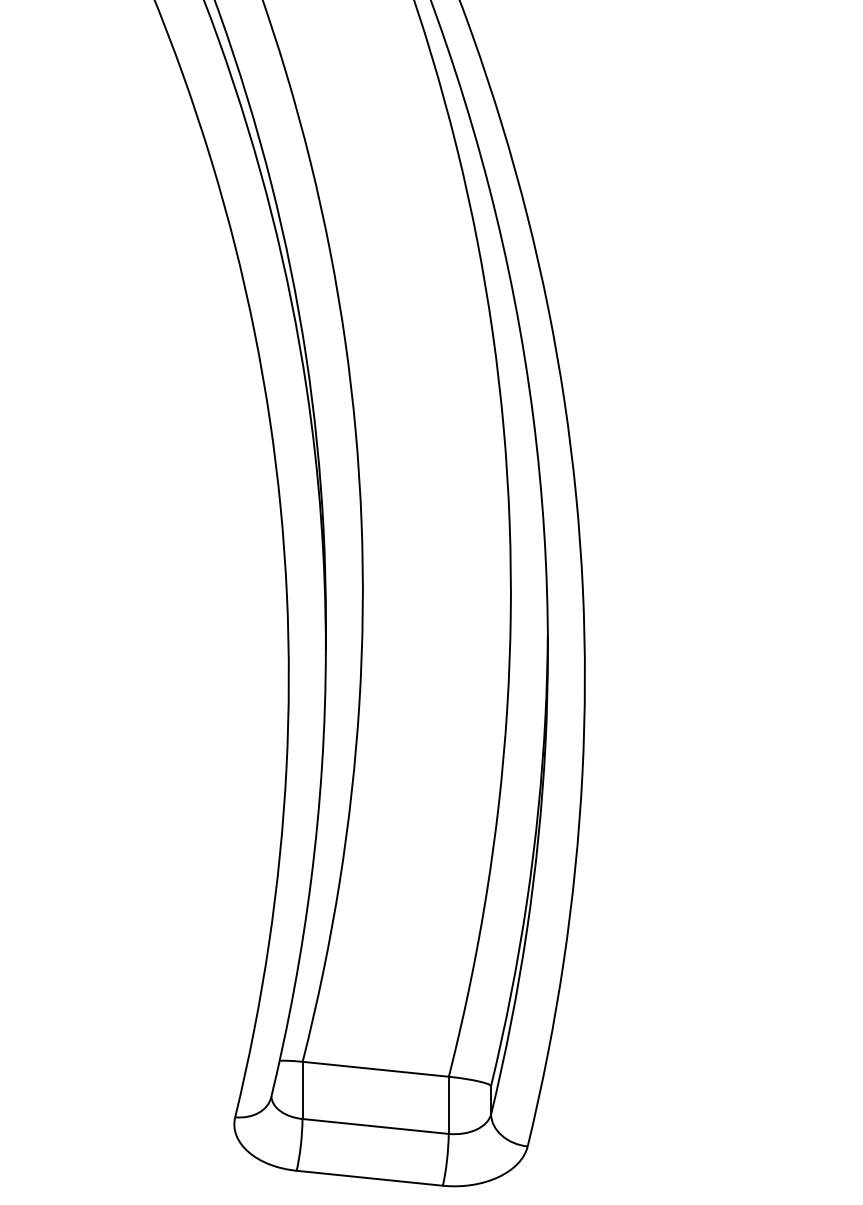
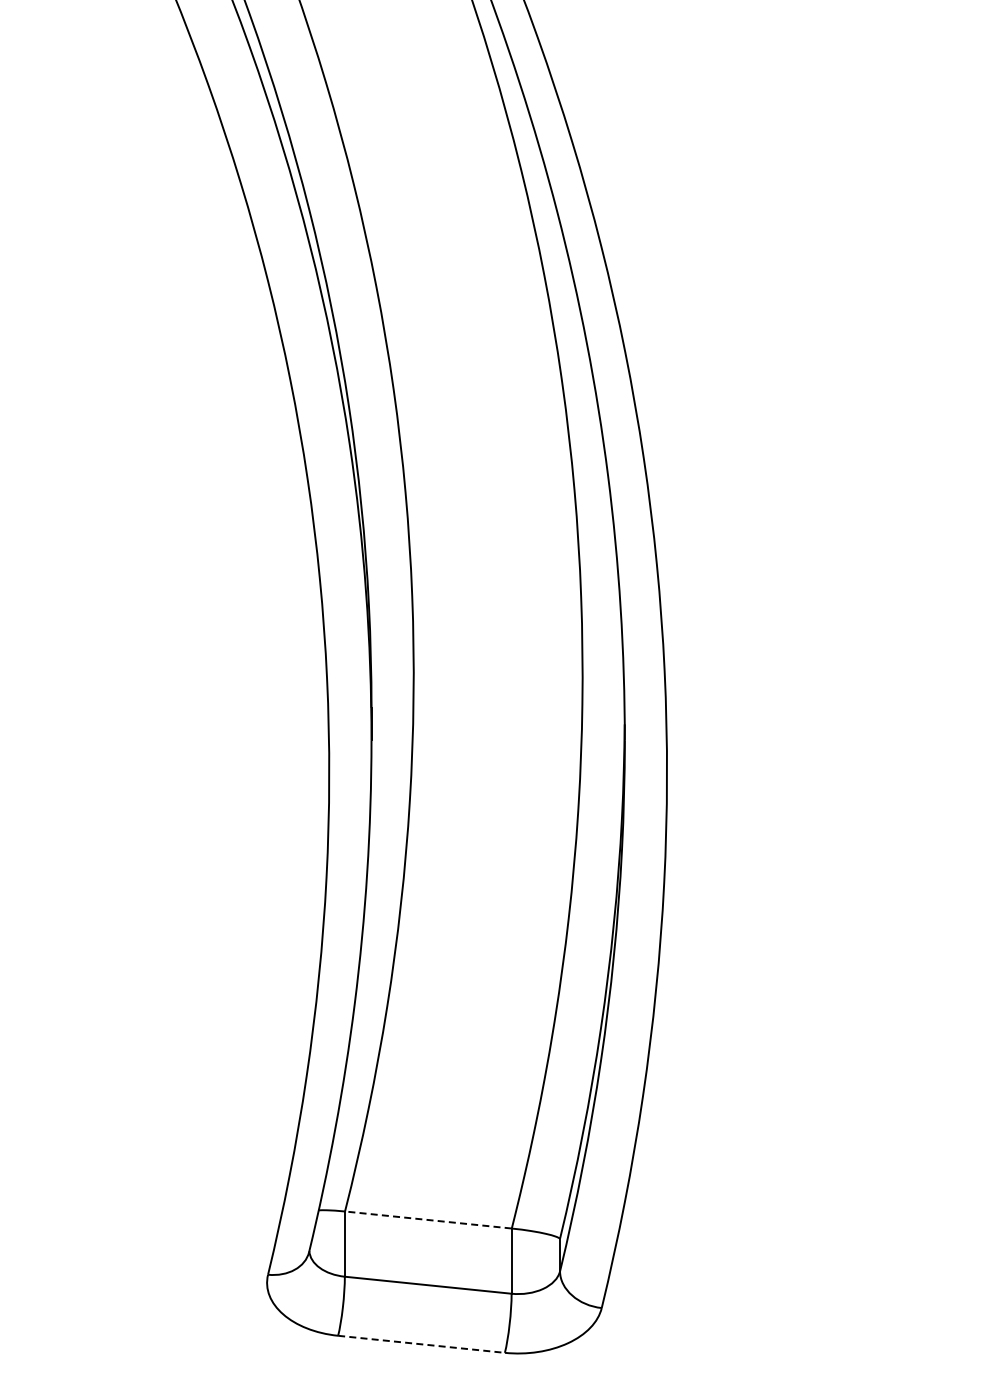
line: (375, 1069) -> (428, 1220), solid -> dashed
line: (369, 1178) -> (421, 1344), solid -> dashed

